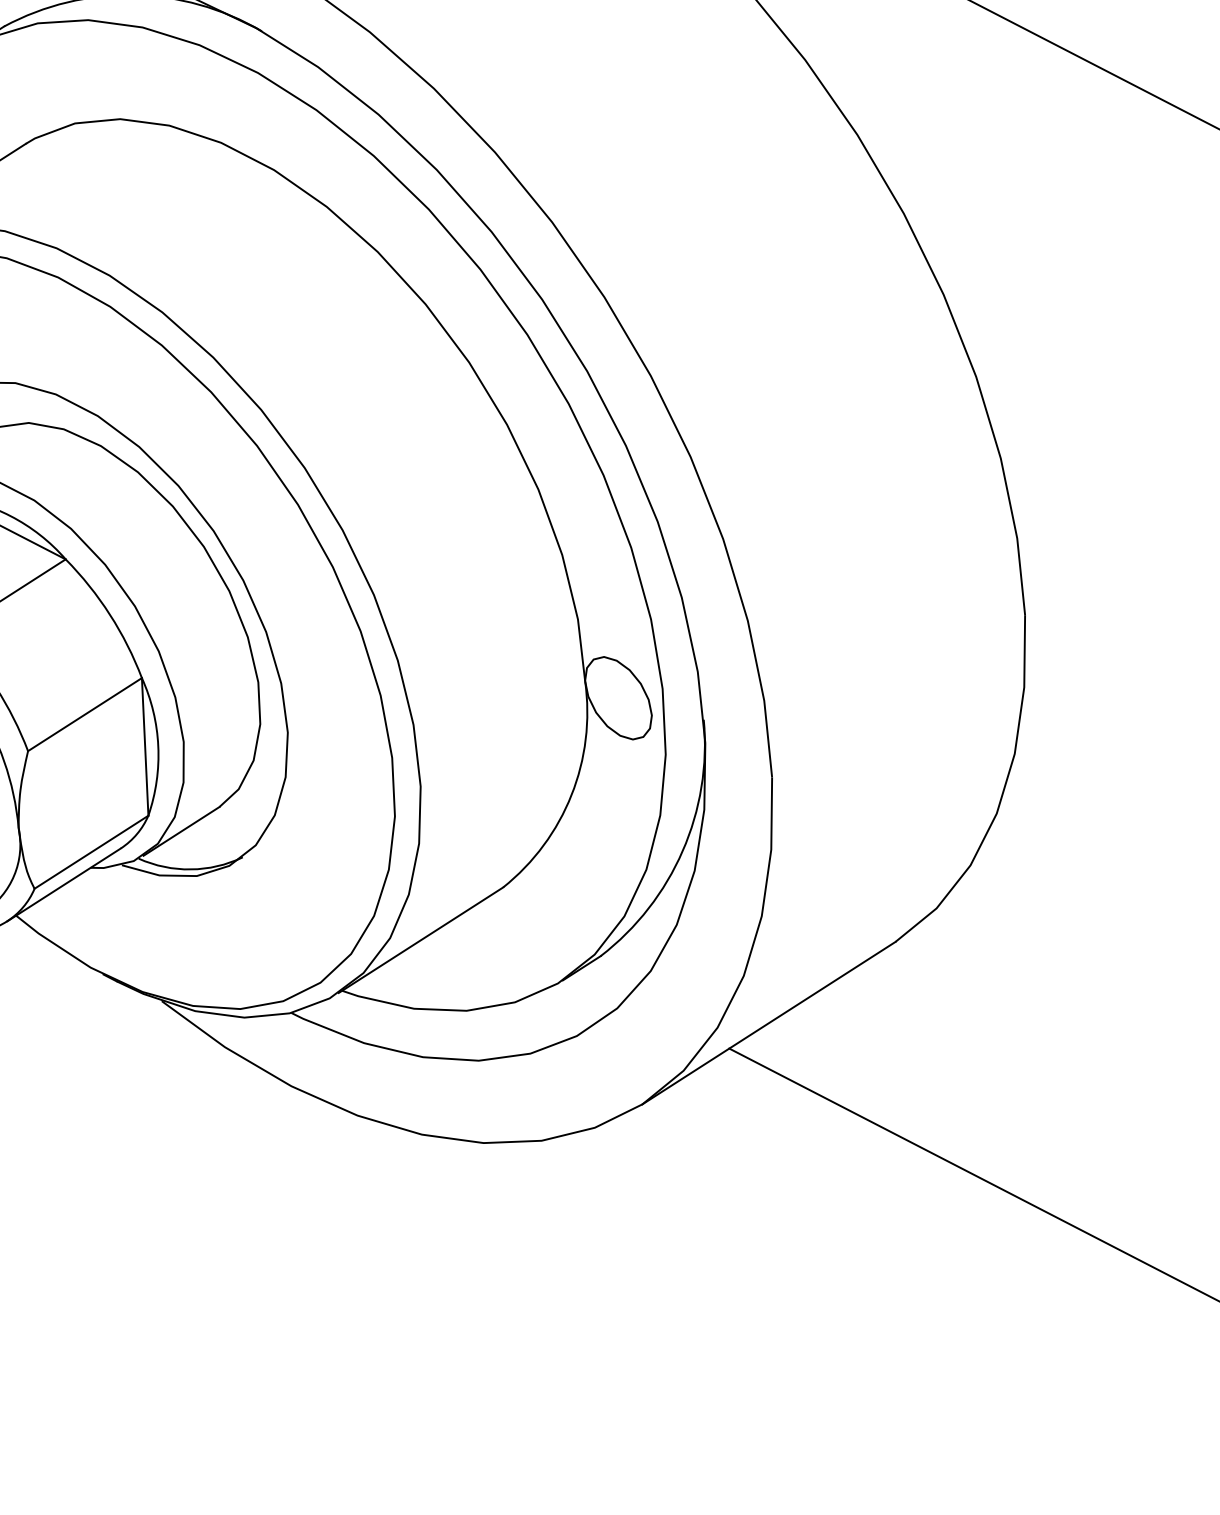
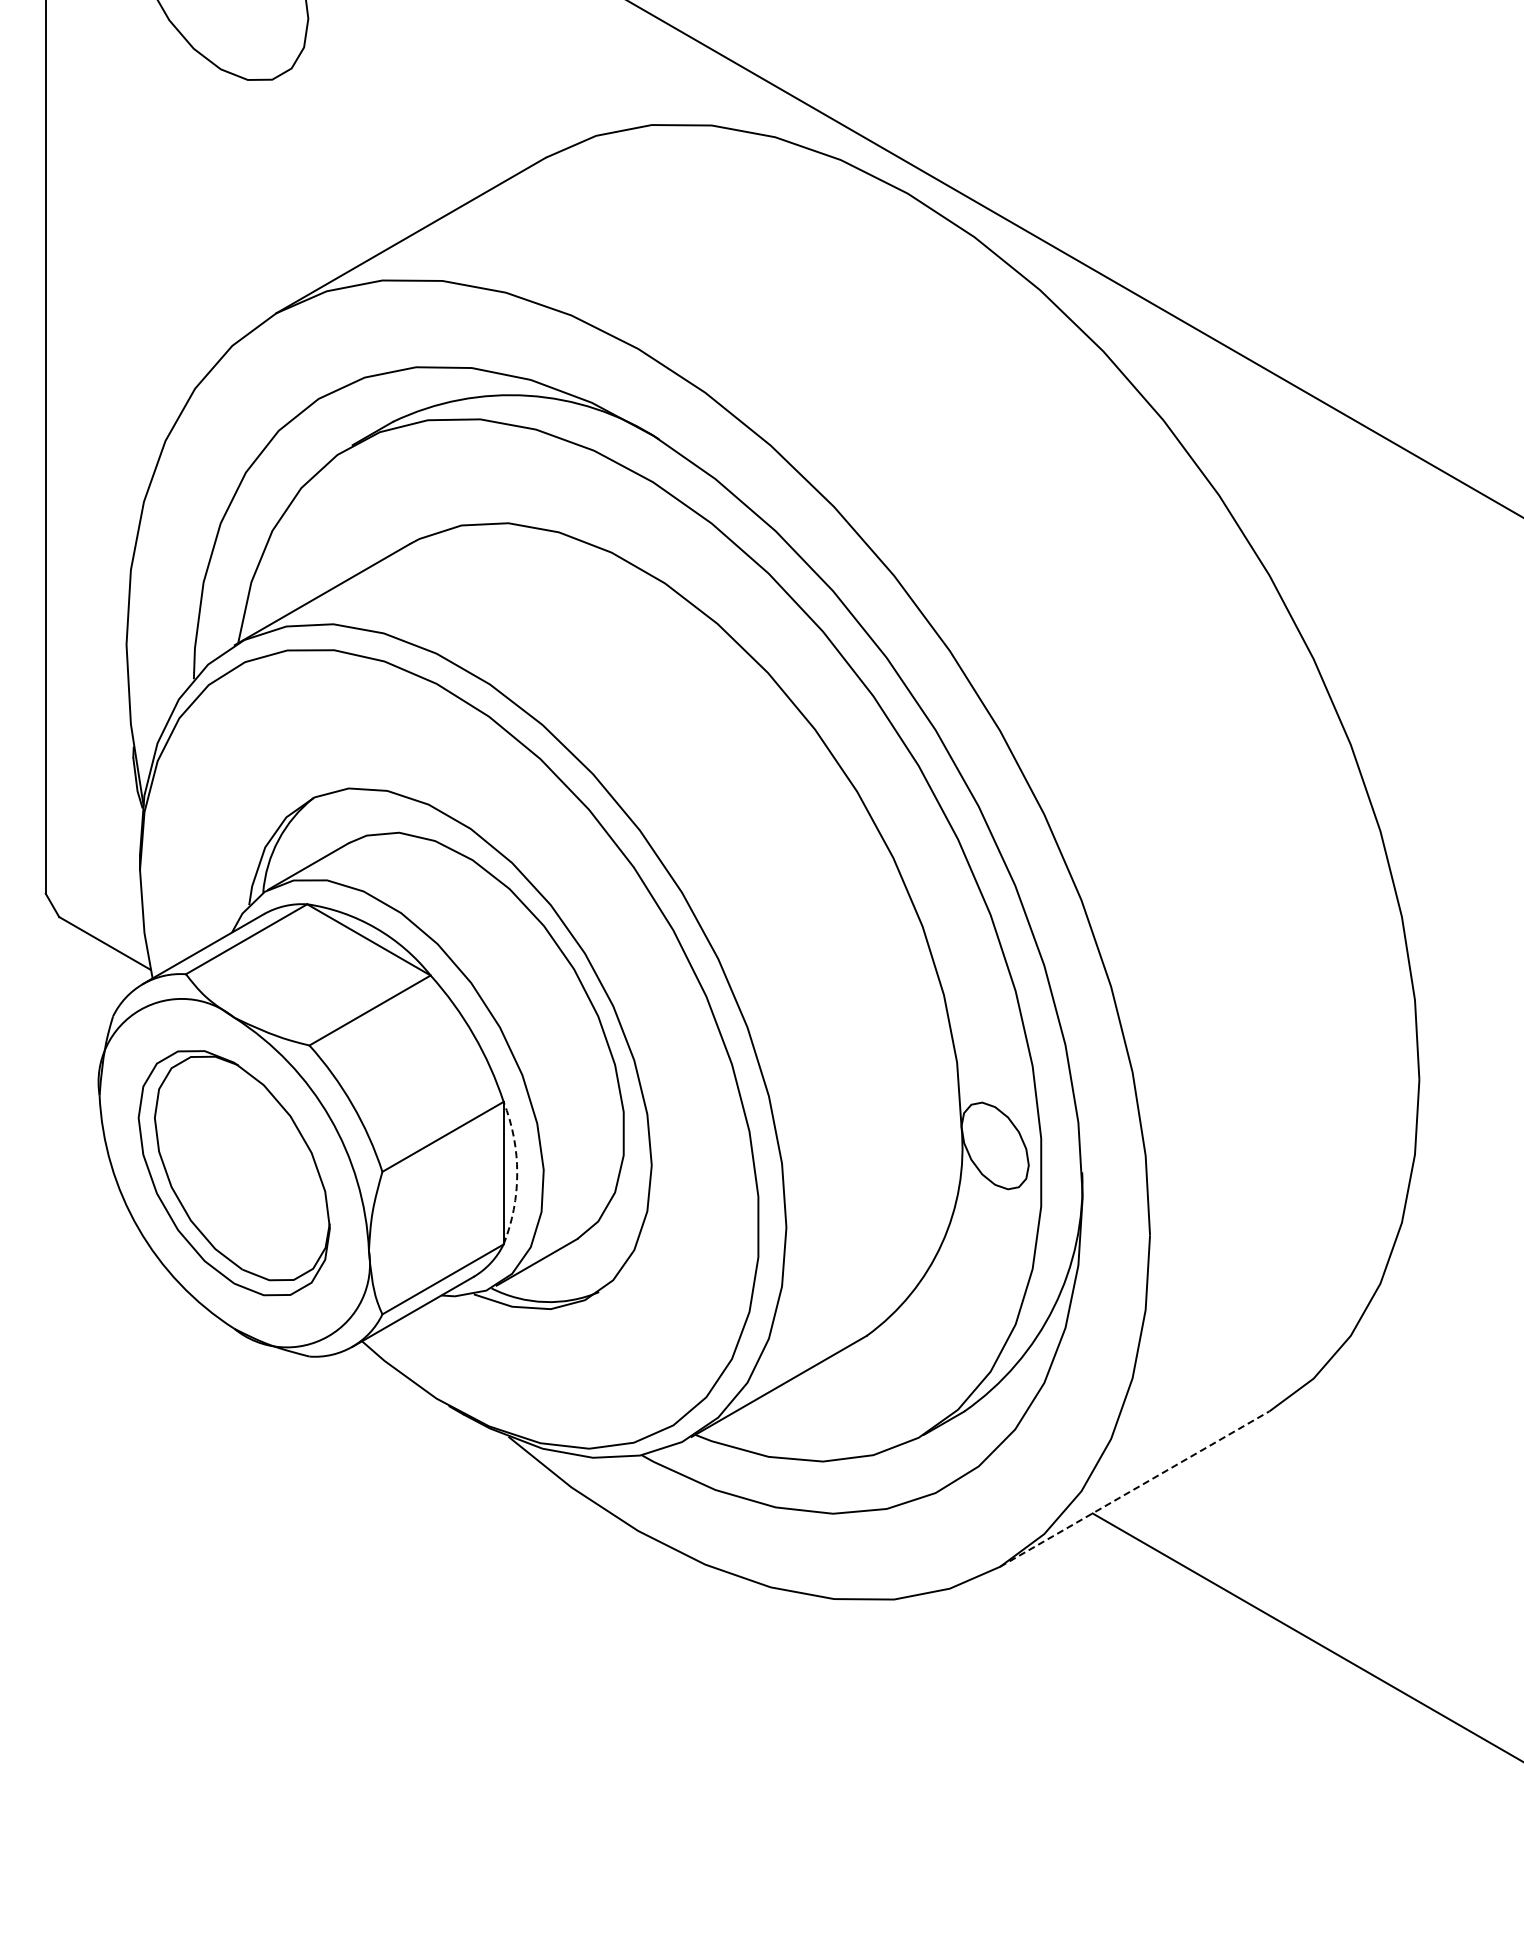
arc: (158, 746) -> (517, 1173), solid -> dashed
line: (769, 1022) -> (1135, 1488), solid -> dashed

